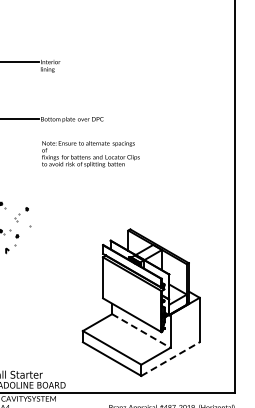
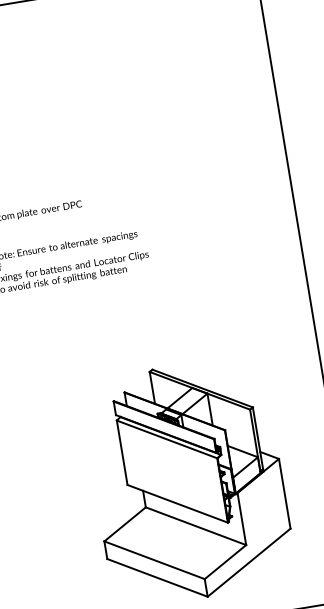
line: (141, 331) -> (196, 526), dashed -> solid
line: (170, 359) -> (249, 563), dashed -> solid

